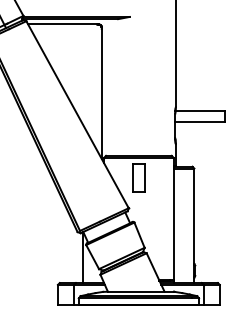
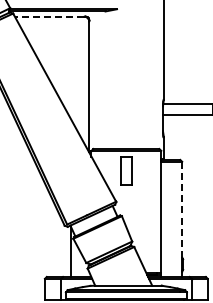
line: (62, 24) -> (49, 16), solid -> dashed
line: (194, 216) -> (182, 210), solid -> dashed

